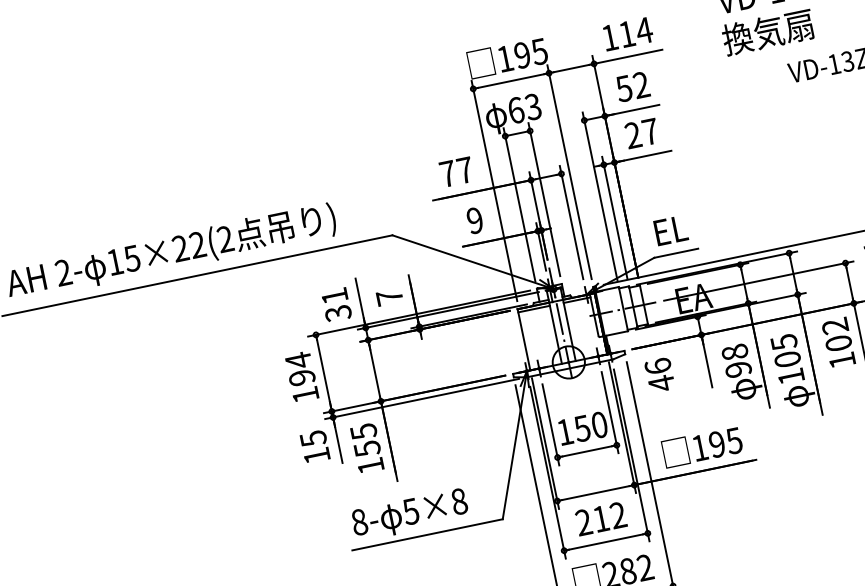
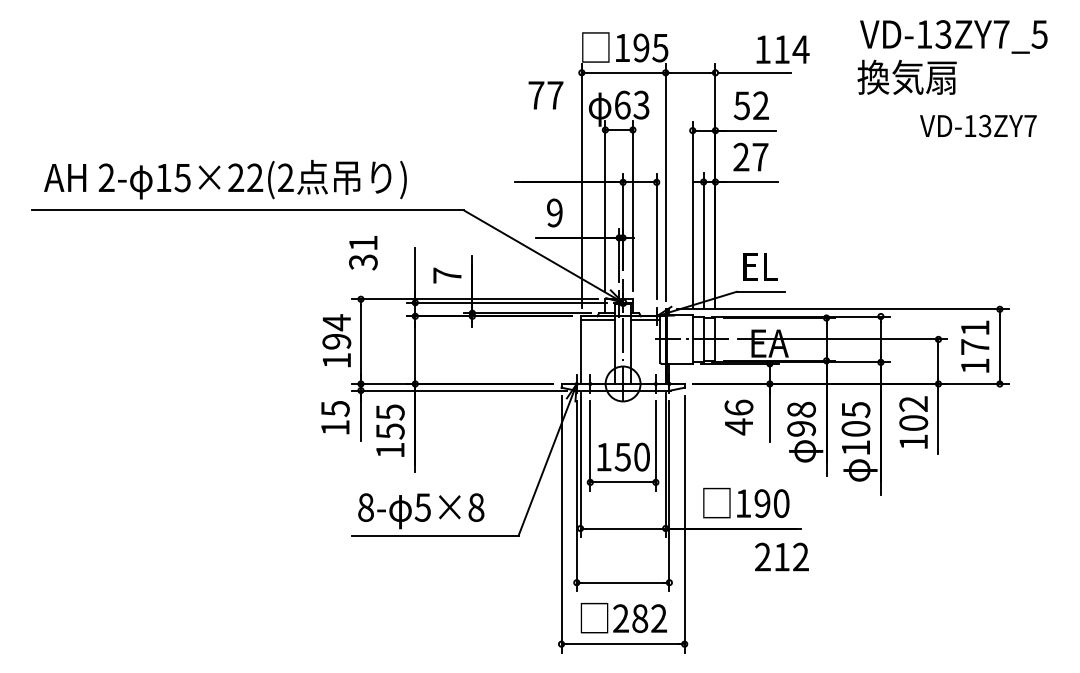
text: (627, 34) -> (782, 49), moved
text: (456, 172) -> (545, 95), moved
text: (336, 305) -> (363, 253), moved
text: (659, 375) -> (738, 417), moved
text: (734, 440) -> (781, 503), 195 -> 190
text: (600, 518) -> (781, 556), moved

